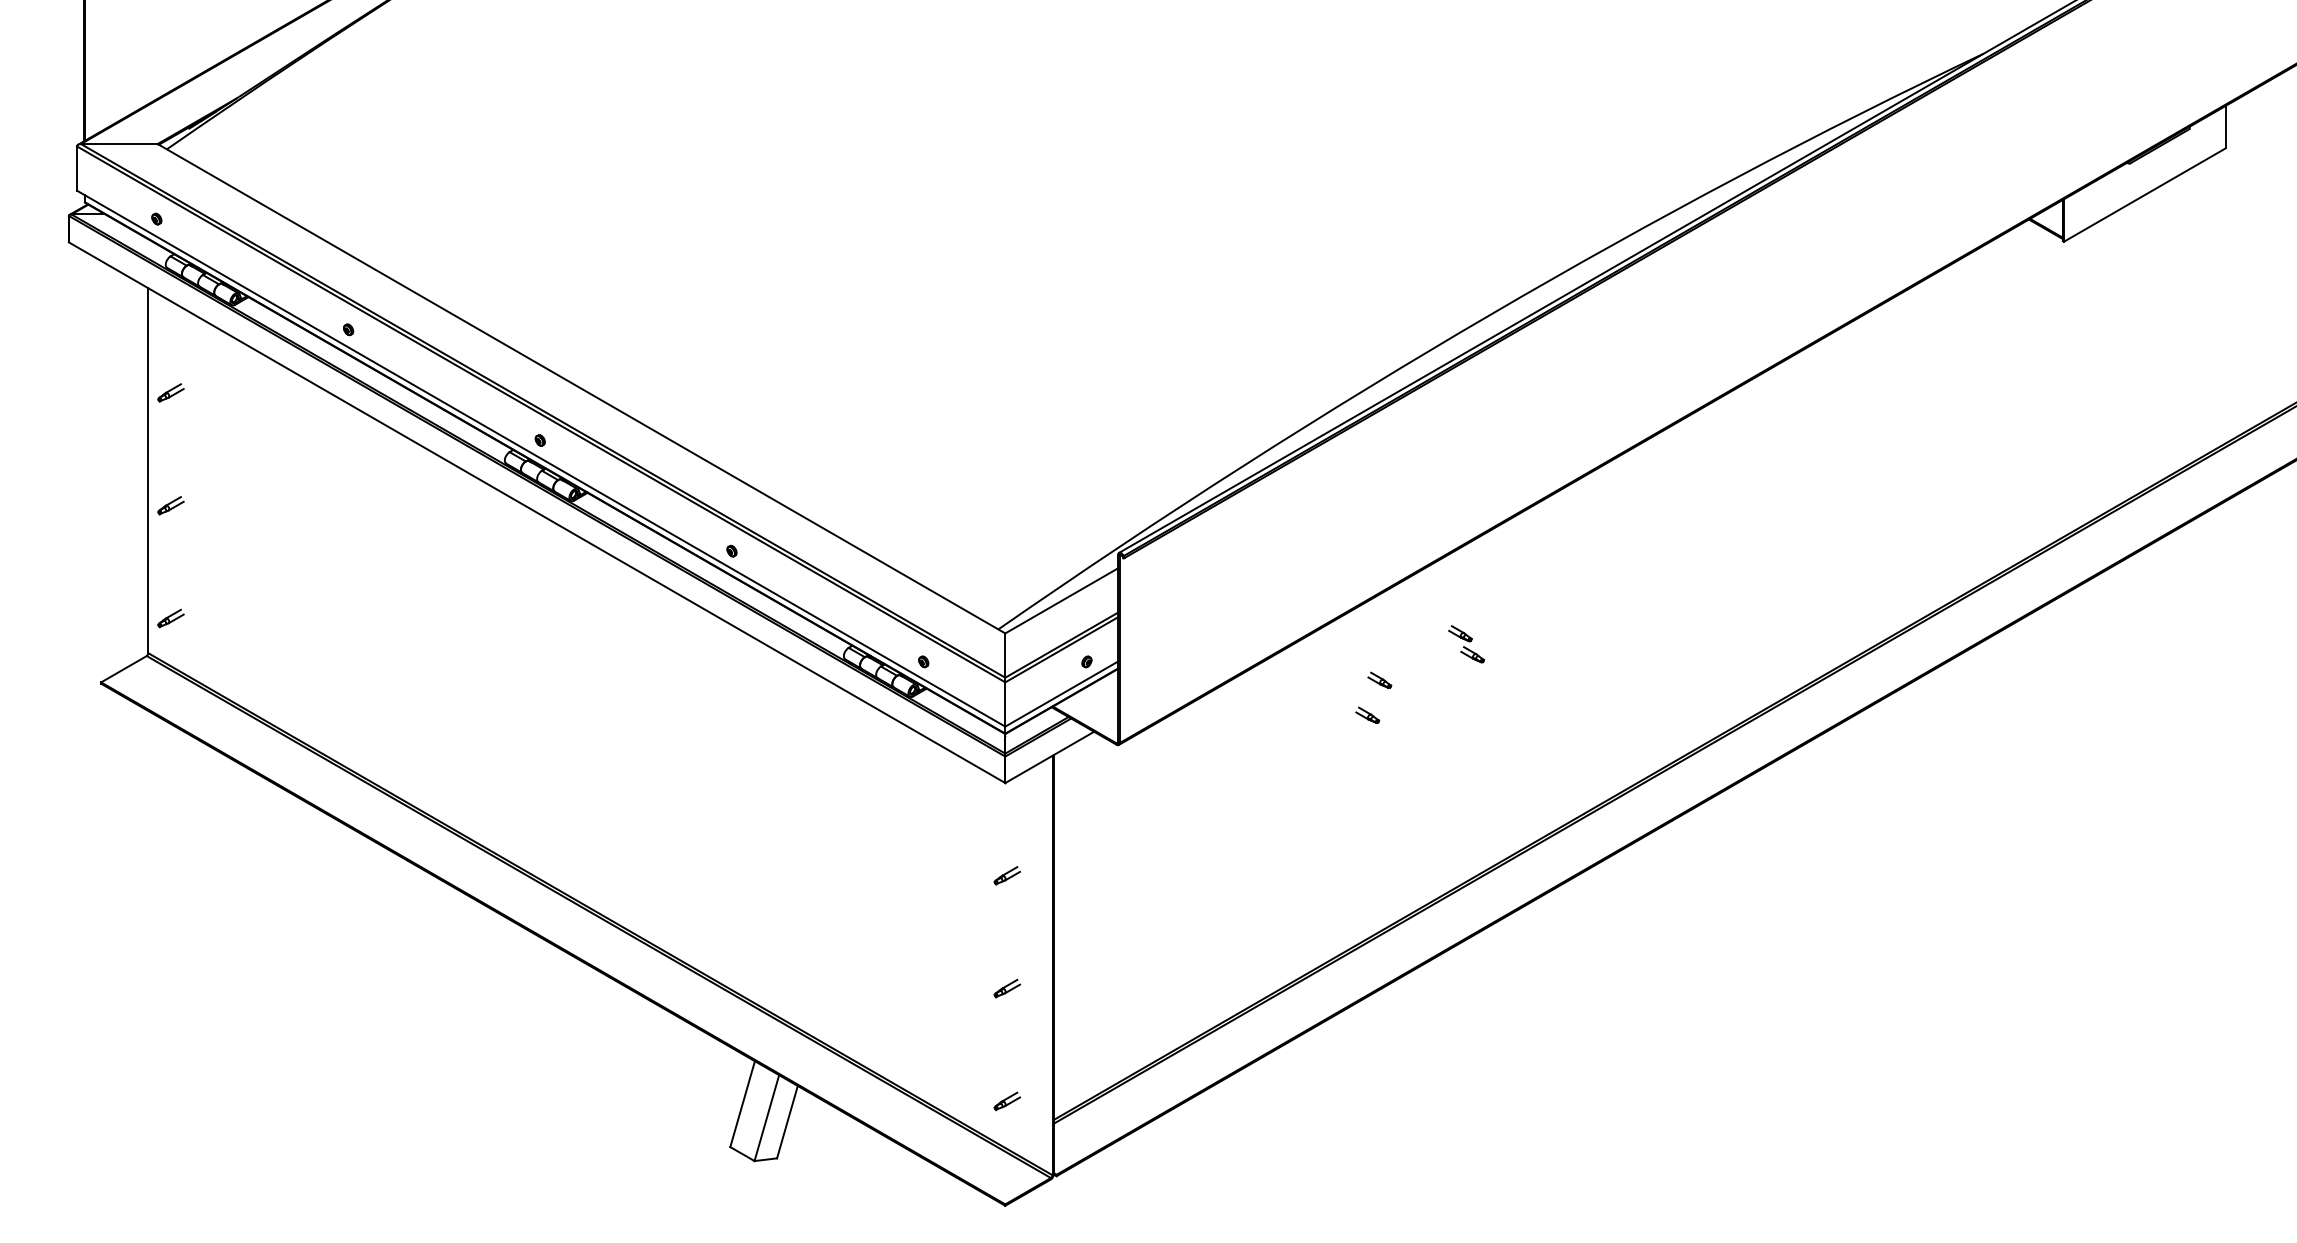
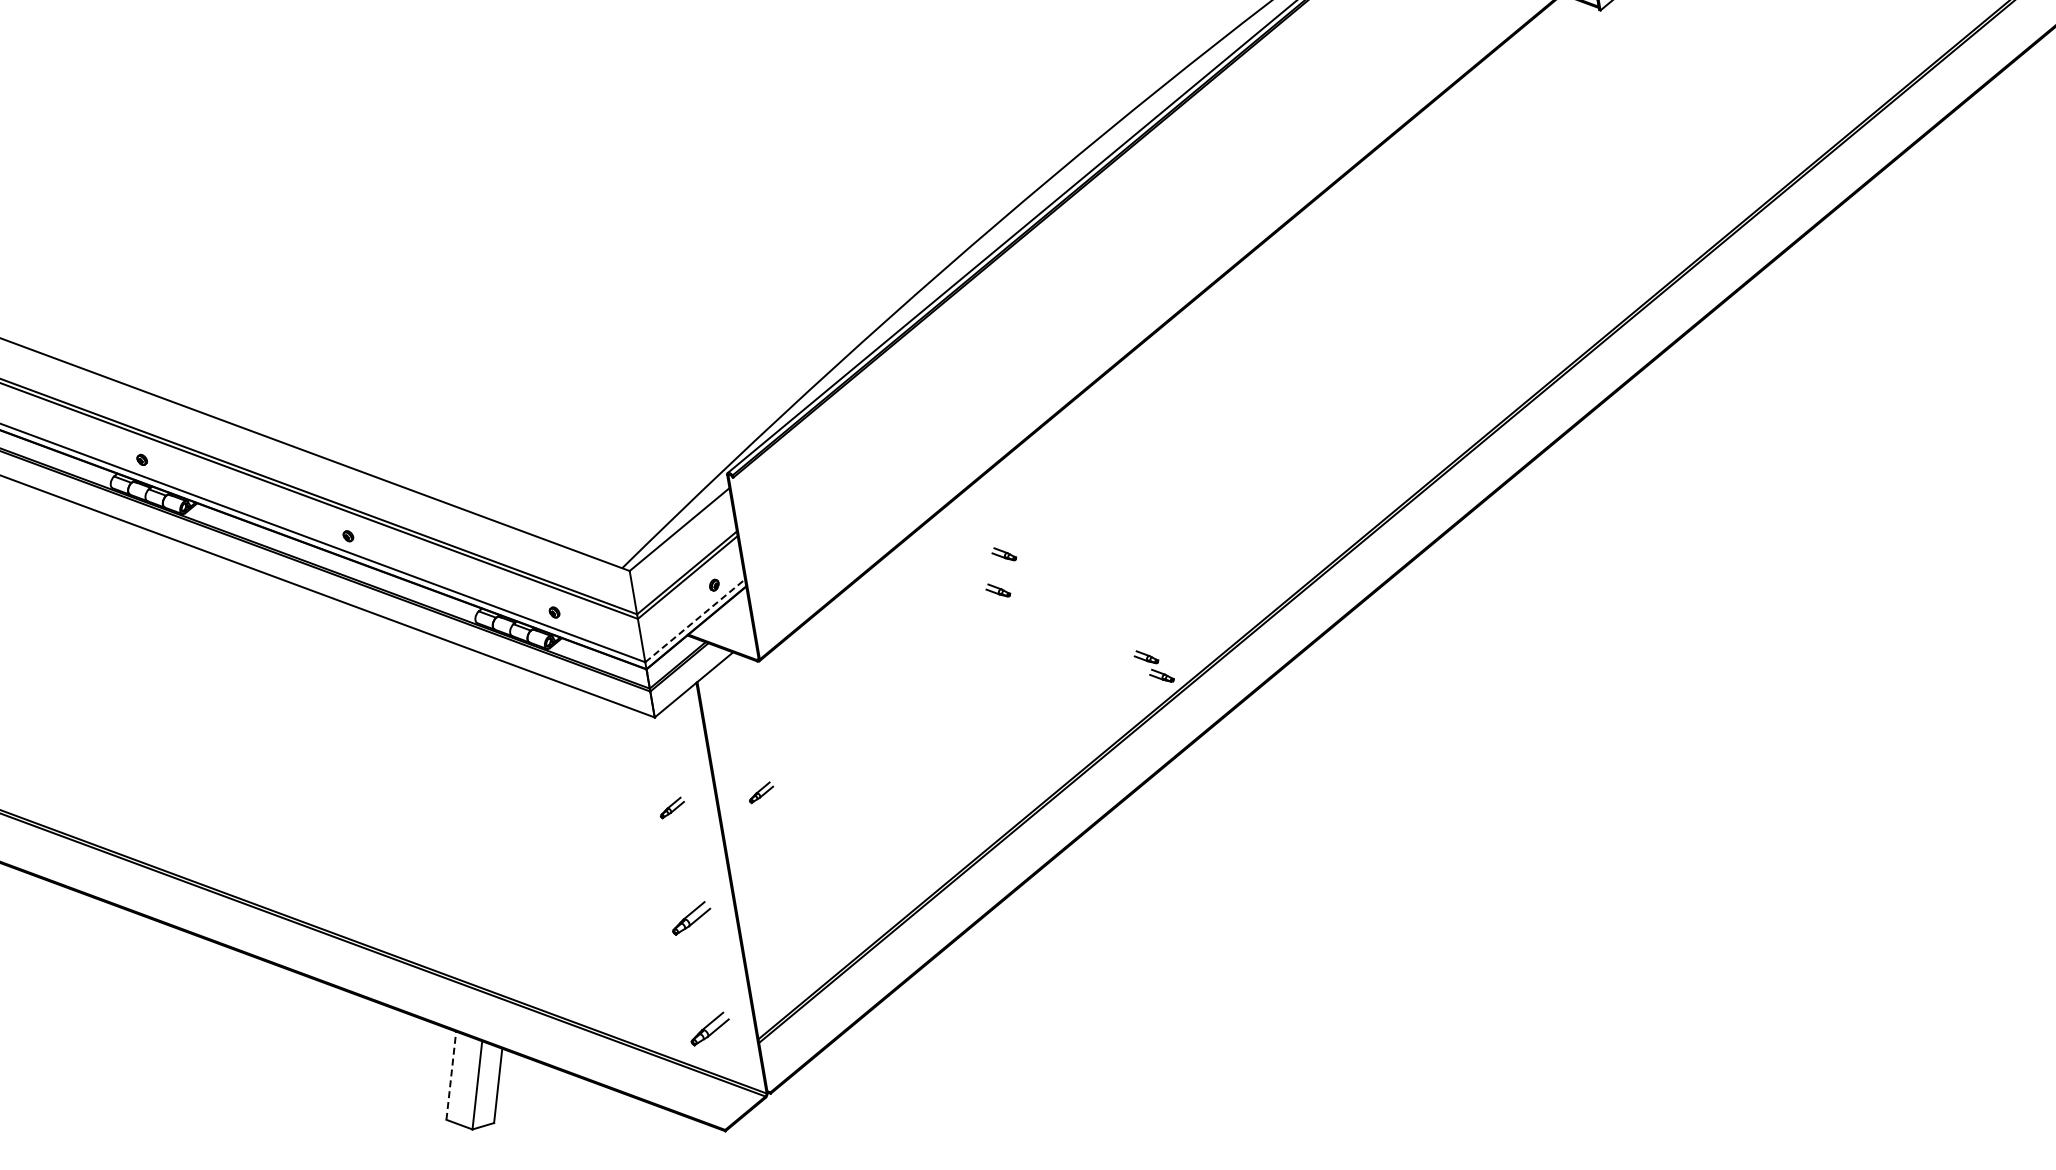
part: (1466, 644) -> (1154, 666), moved
line: (1062, 693) -> (695, 620), solid -> dashed
part: (1097, 875) -> (760, 792), added
part: (1006, 988) -> (690, 918), size x1.6
part: (1007, 1100) -> (709, 1027), size x1.6
line: (742, 1104) -> (451, 1076), solid -> dashed

